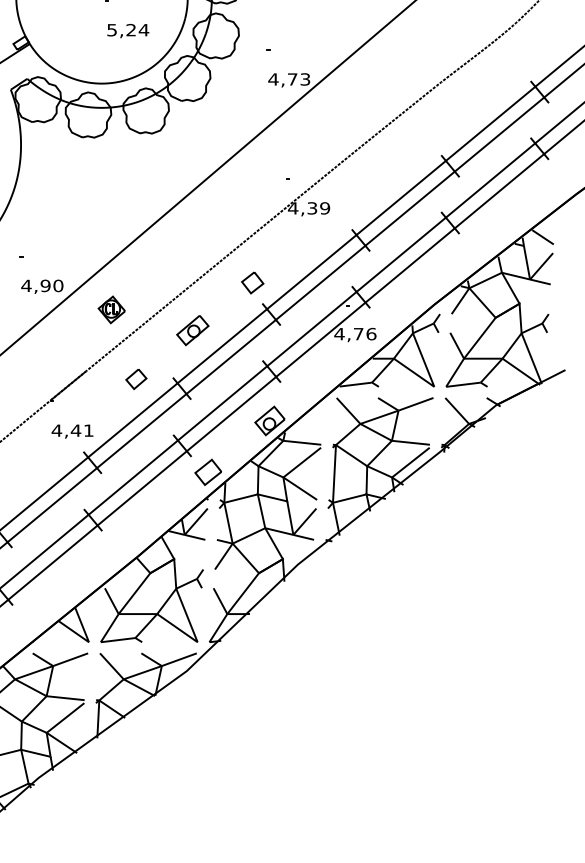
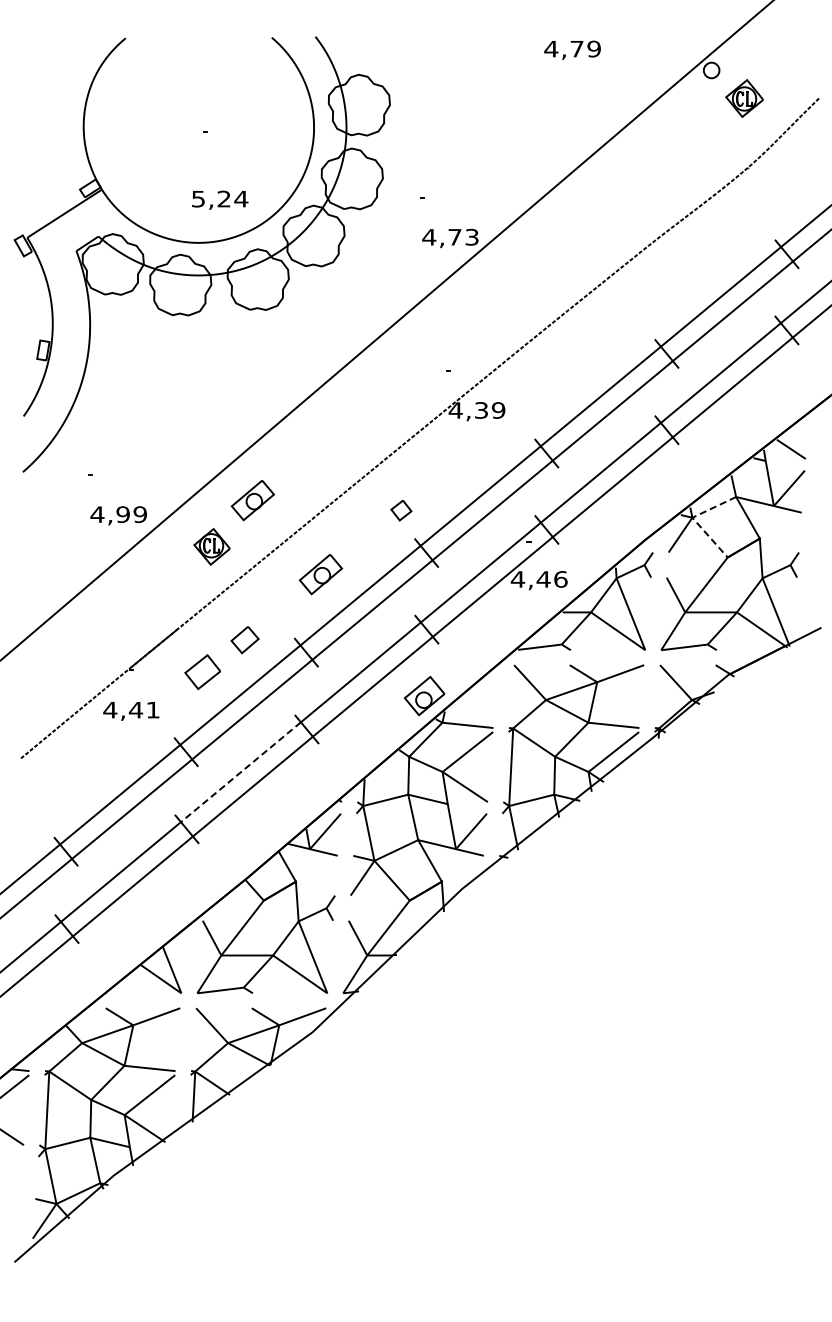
text: (128, 30) -> (220, 199), moved
part: (141, 275) -> (252, 500), added
part: (252, 282) -> (401, 510), size x0.7
text: (58, 285) -> (140, 514), 4,90 -> 4,99
line: (470, 289) -> (693, 519), solid -> dashed
text: (358, 334) -> (543, 579), 4,76 -> 4,46
text: (72, 431) -> (131, 711), moved
part: (208, 472) -> (202, 672), moved
line: (132, 477) -> (240, 772), solid -> dashed

